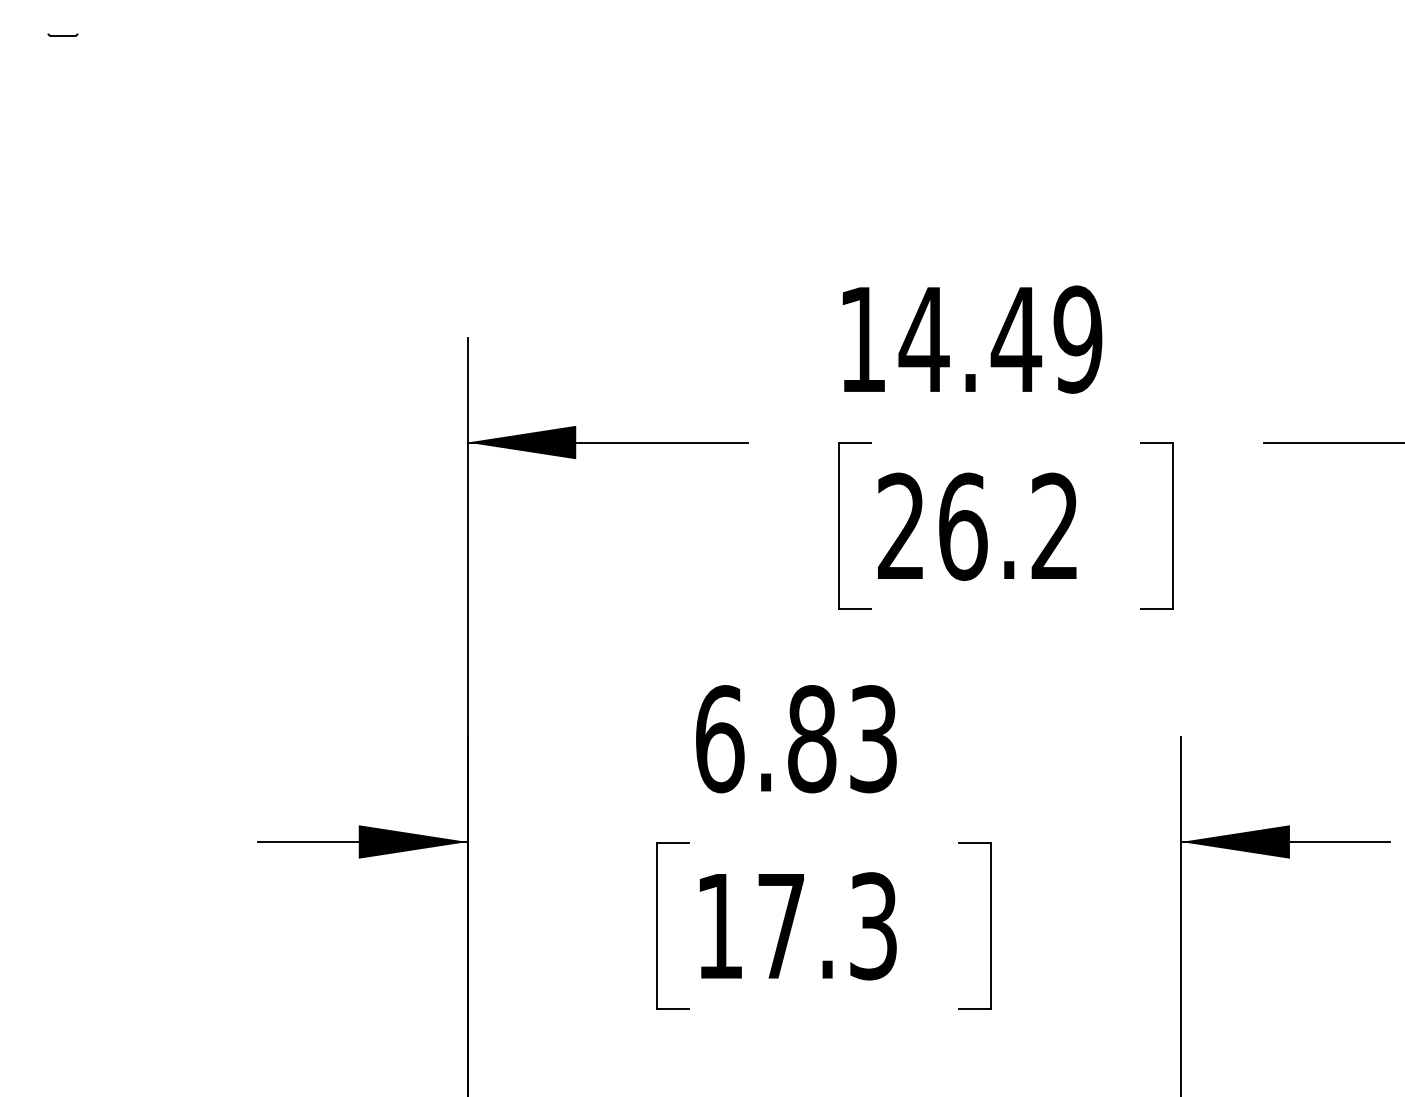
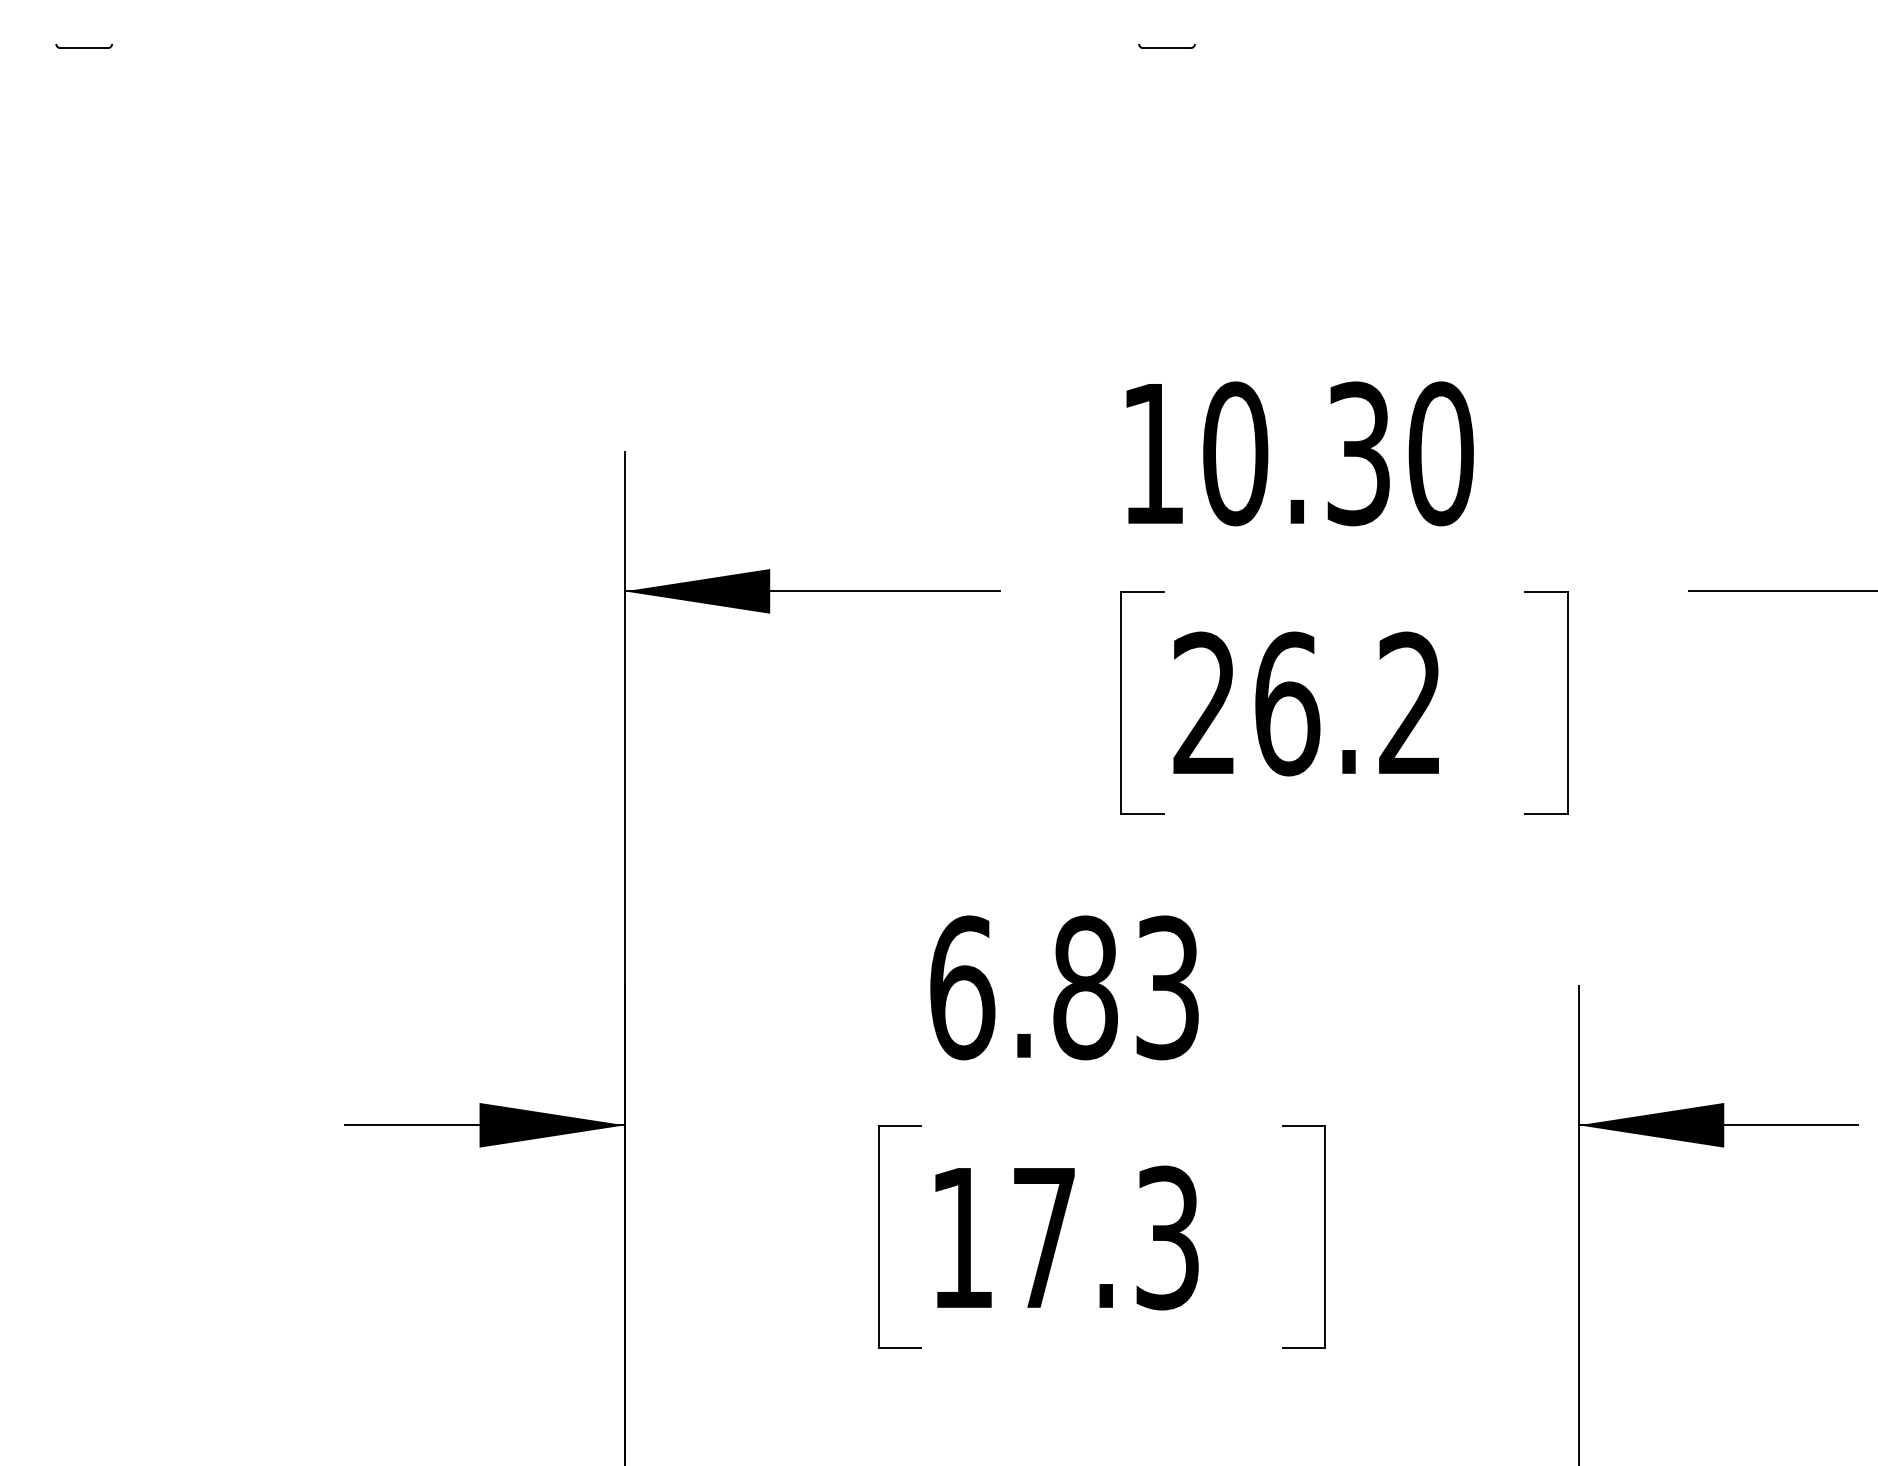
part: (62, 34) -> (83, 45), size x1.43
part: (872, 34) -> (1166, 45), added
text: (1000, 339) -> (1337, 453), 14.49 -> 10.30

